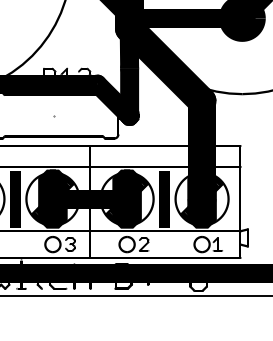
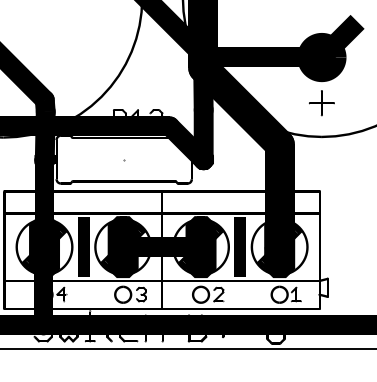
part: (241, 62) -> (321, 103), added

